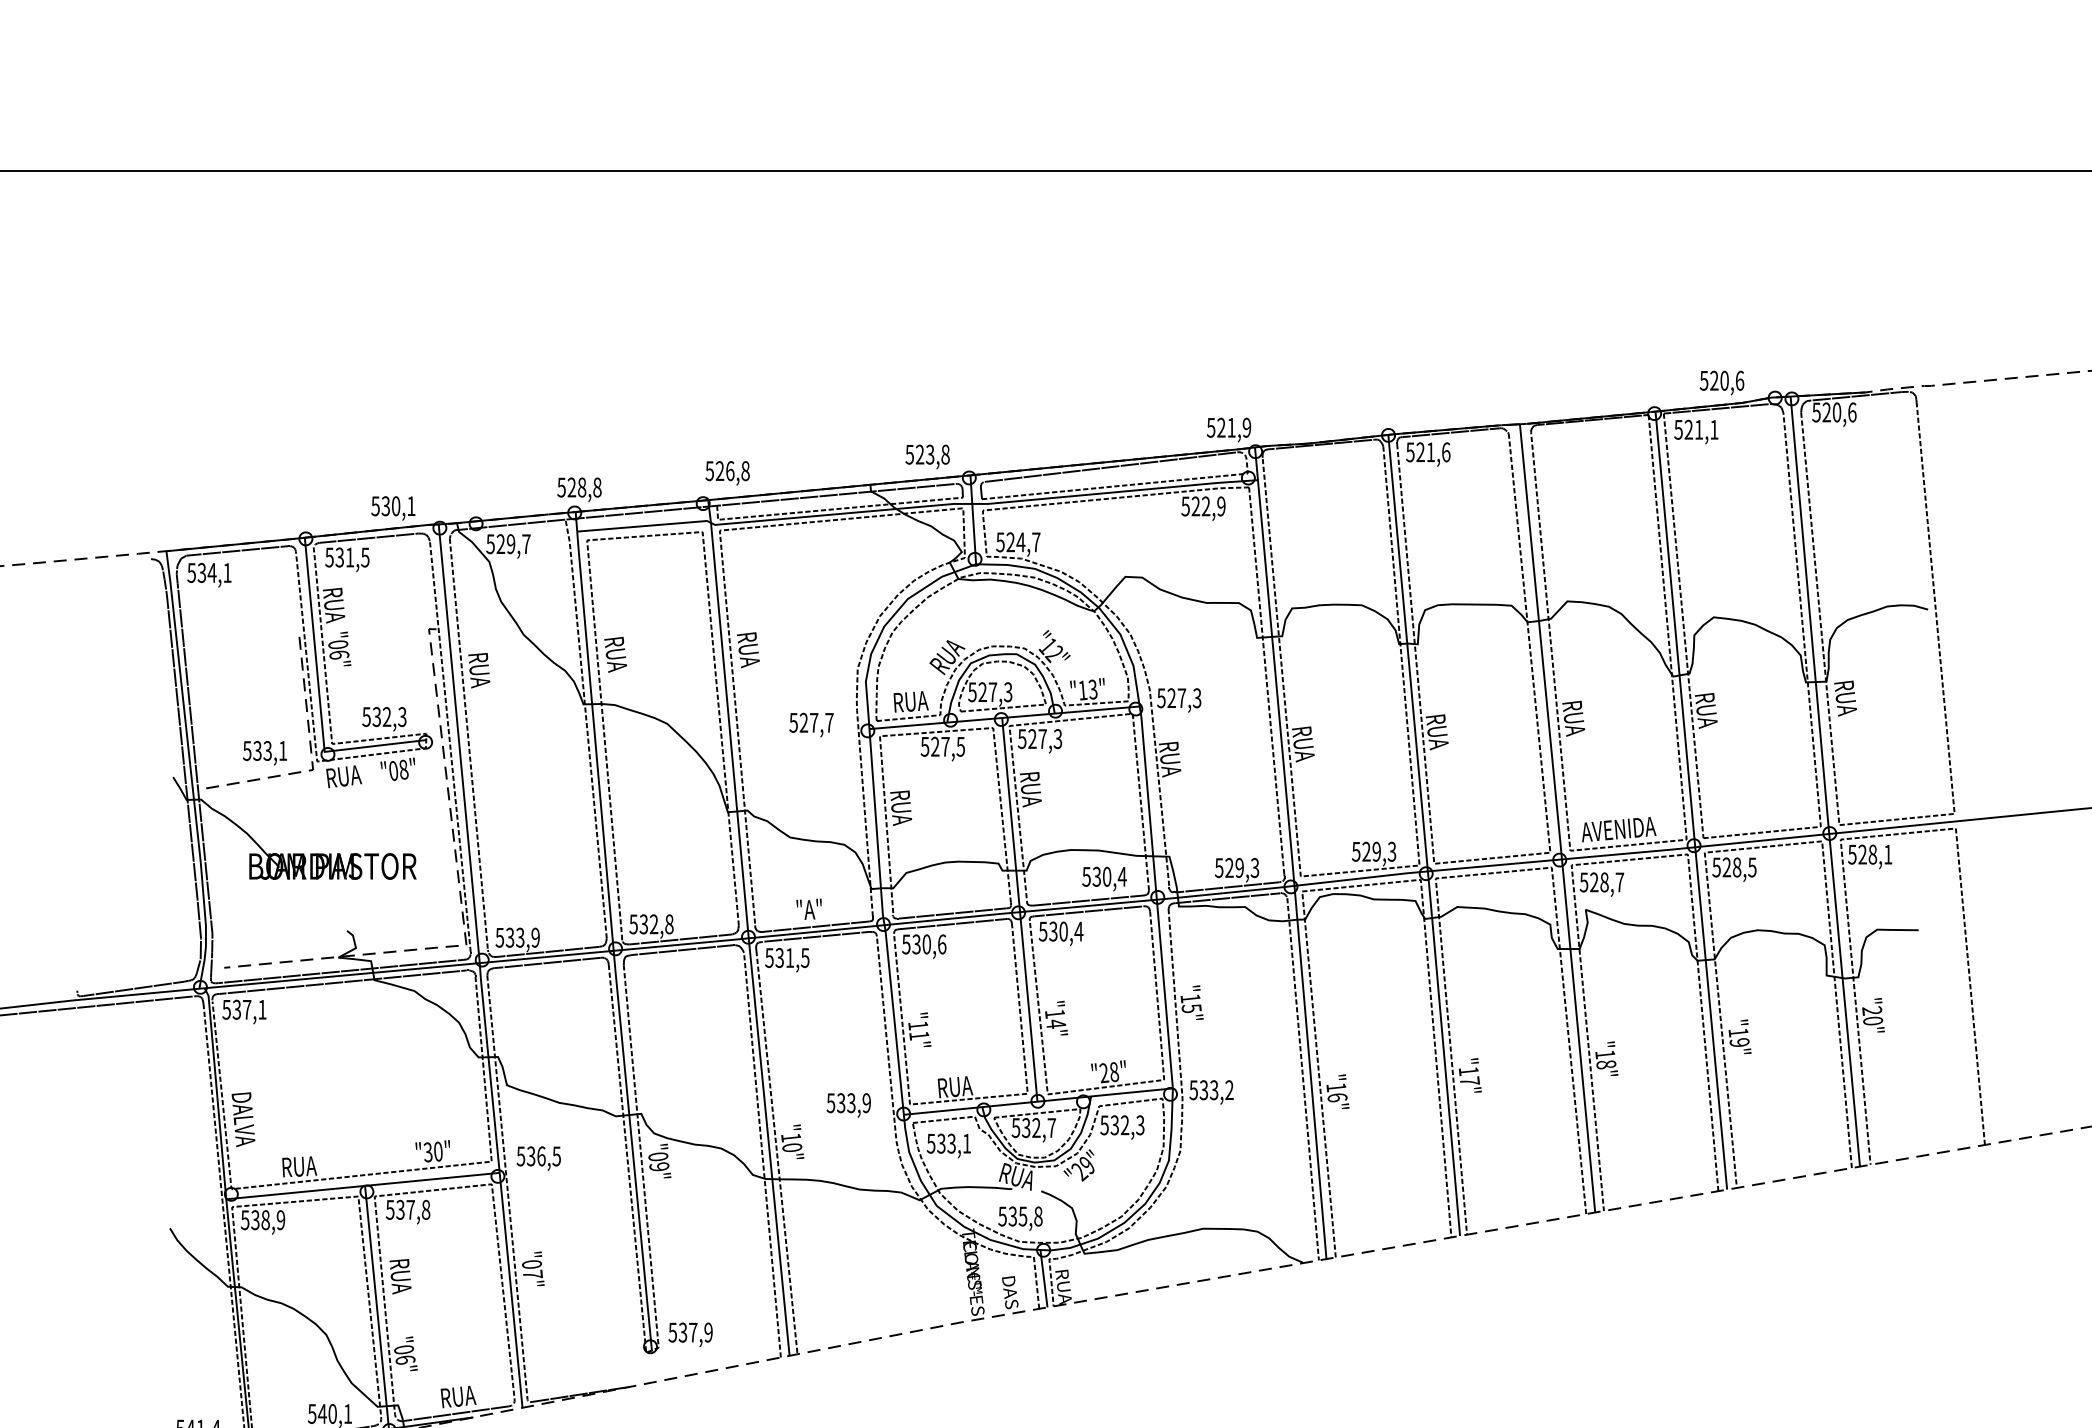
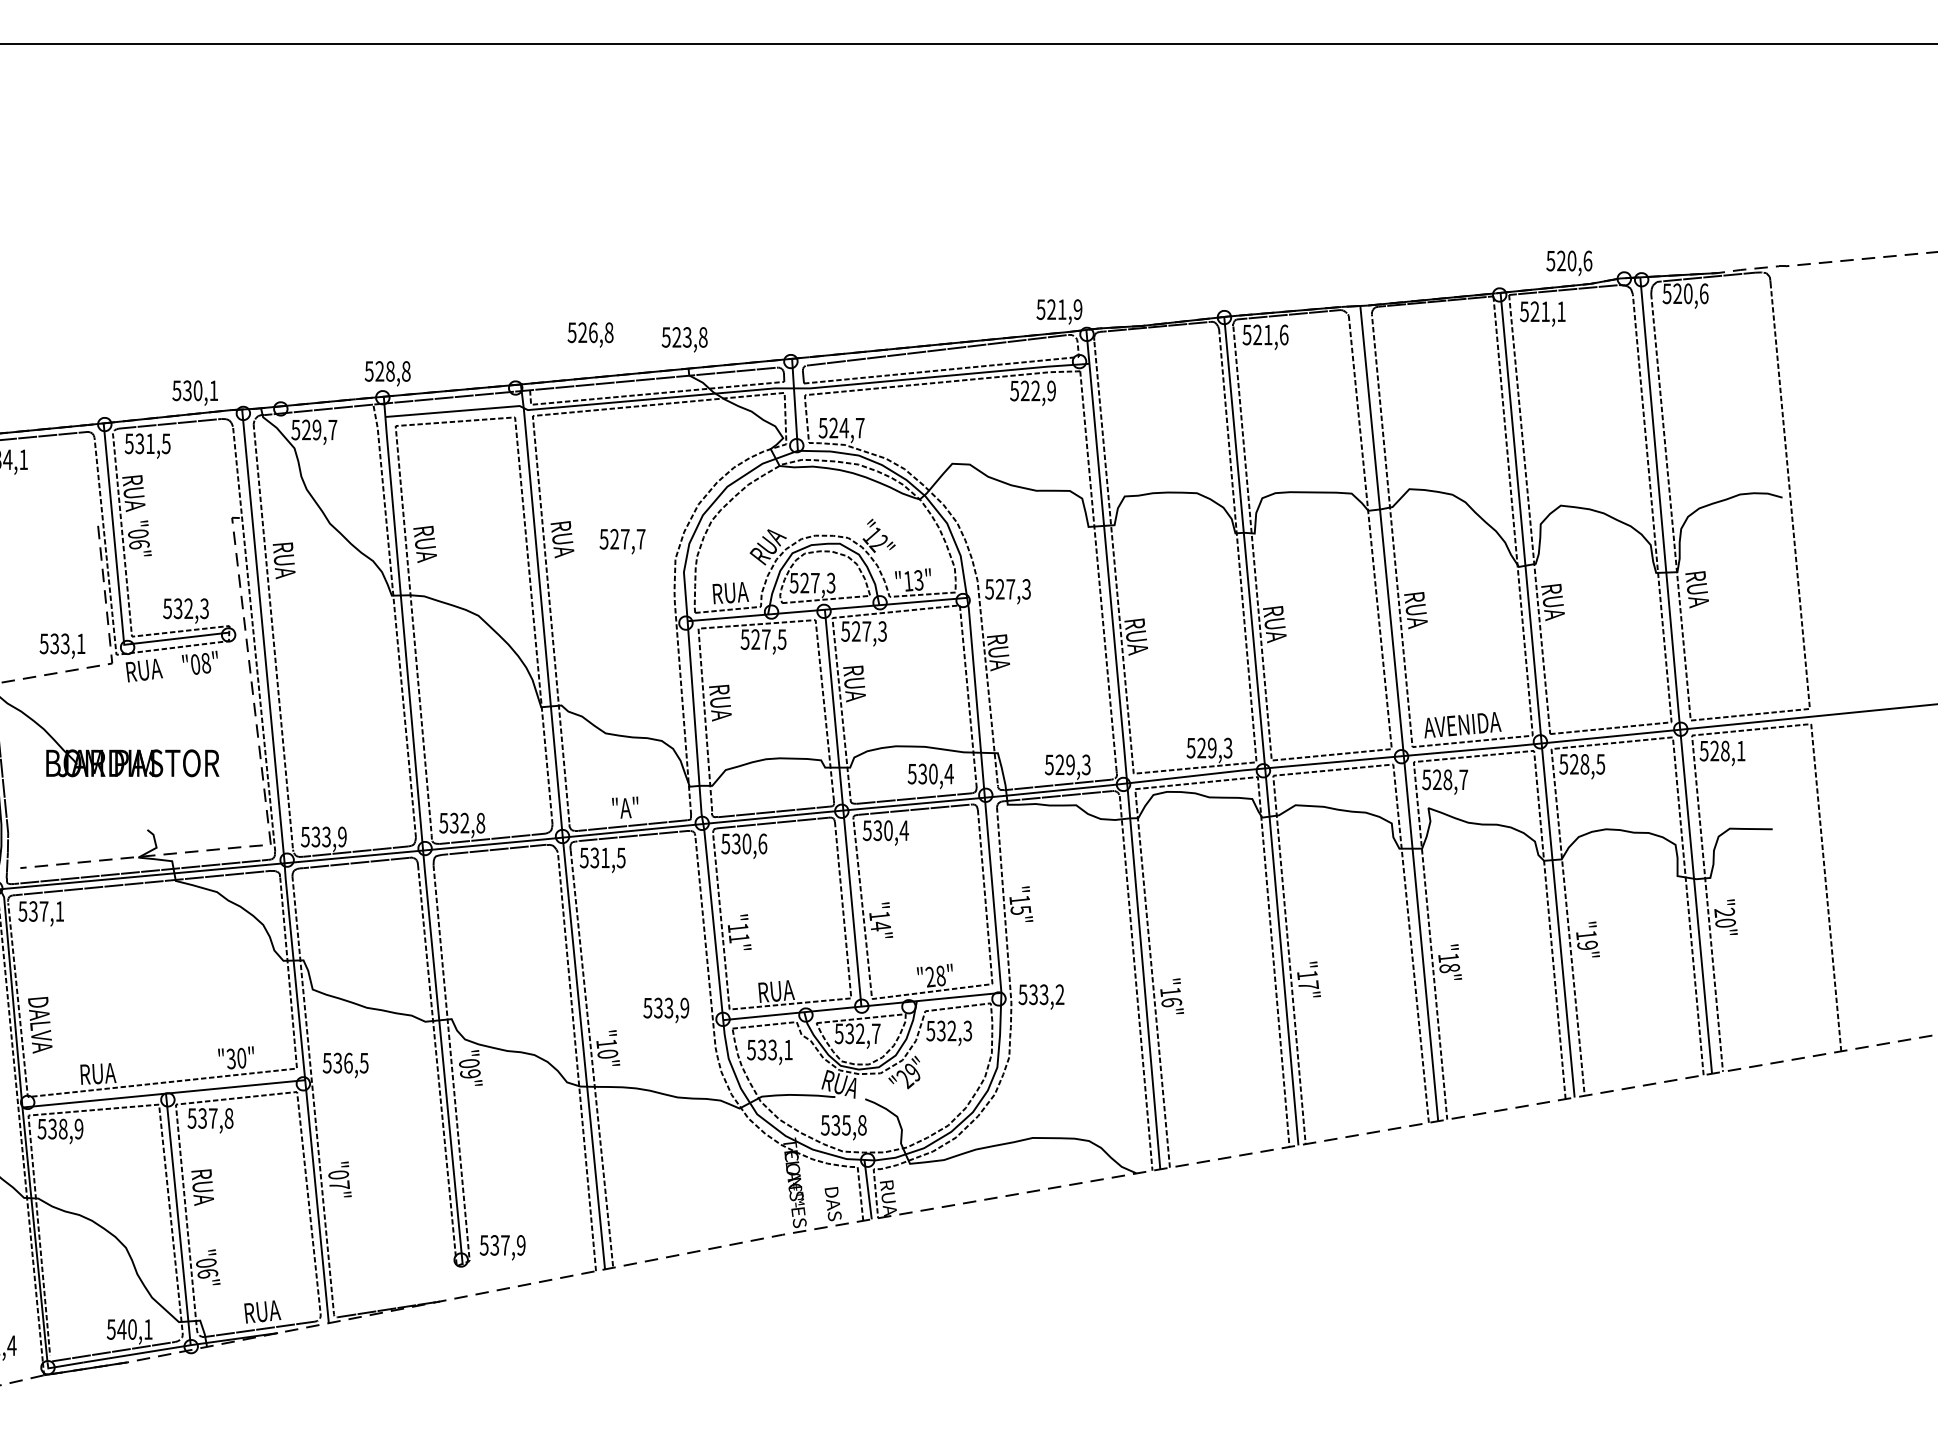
text: (927, 456) -> (684, 339), moved
text: (727, 473) -> (590, 335), moved
text: (811, 724) -> (622, 540), moved

